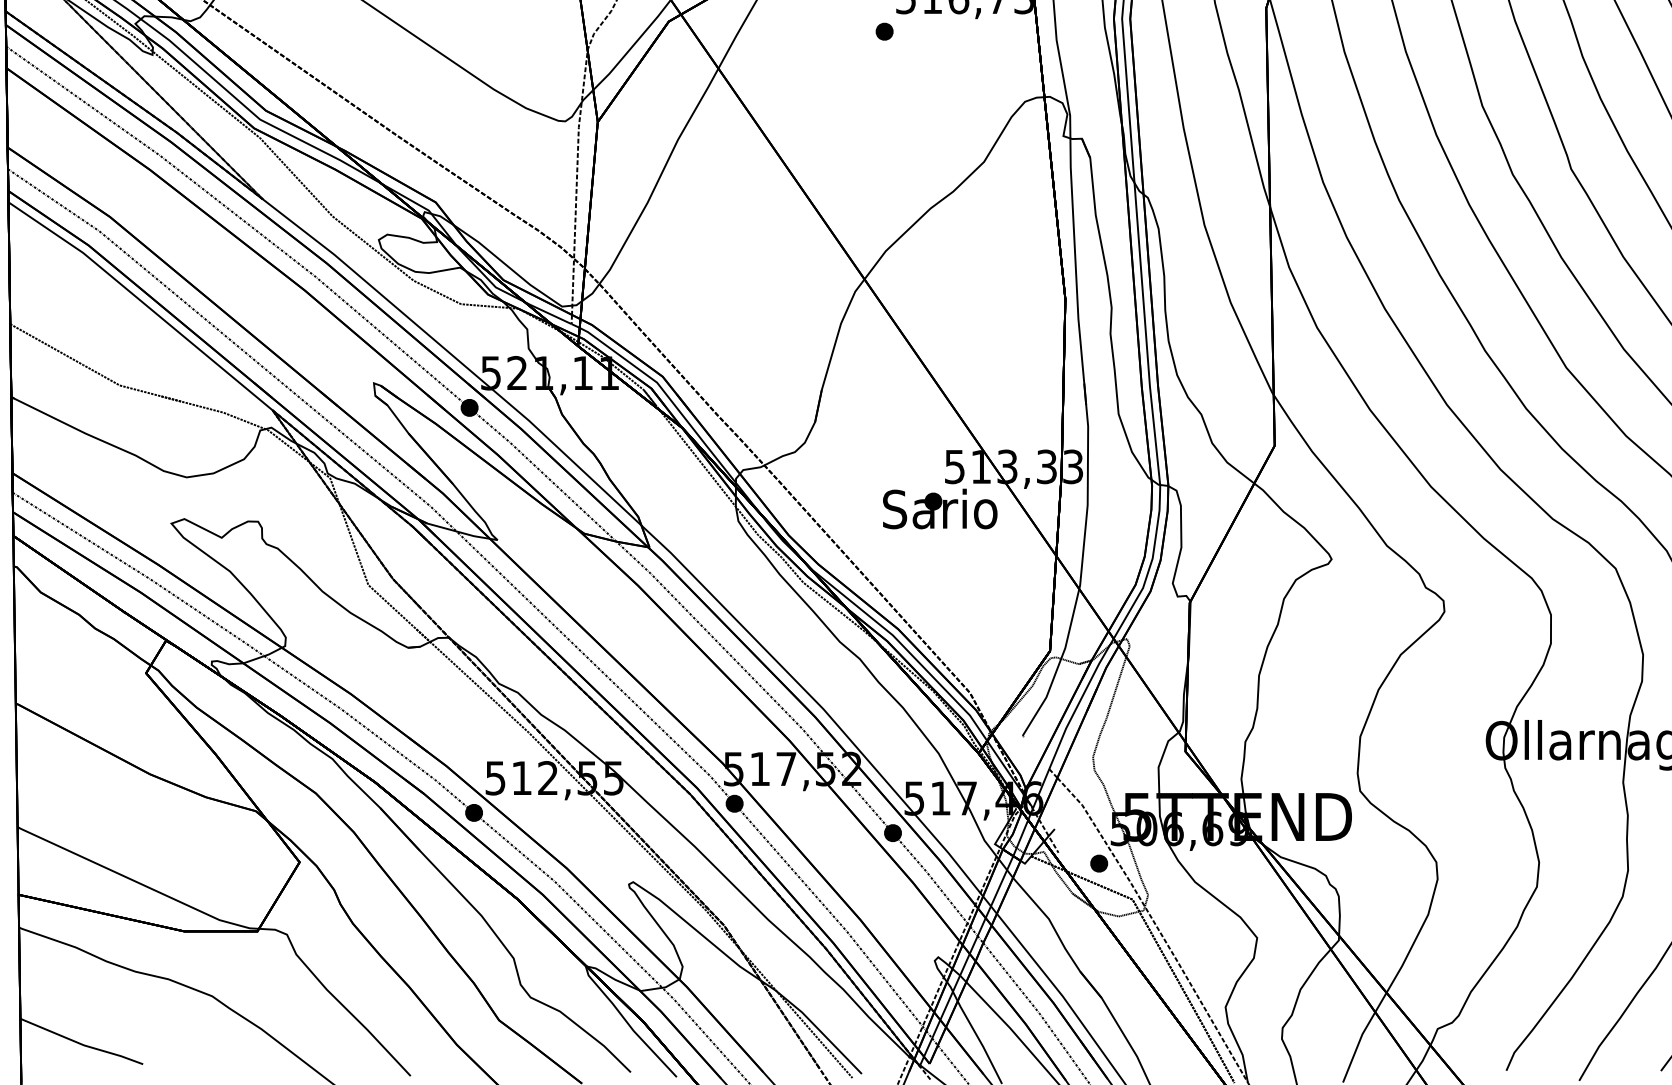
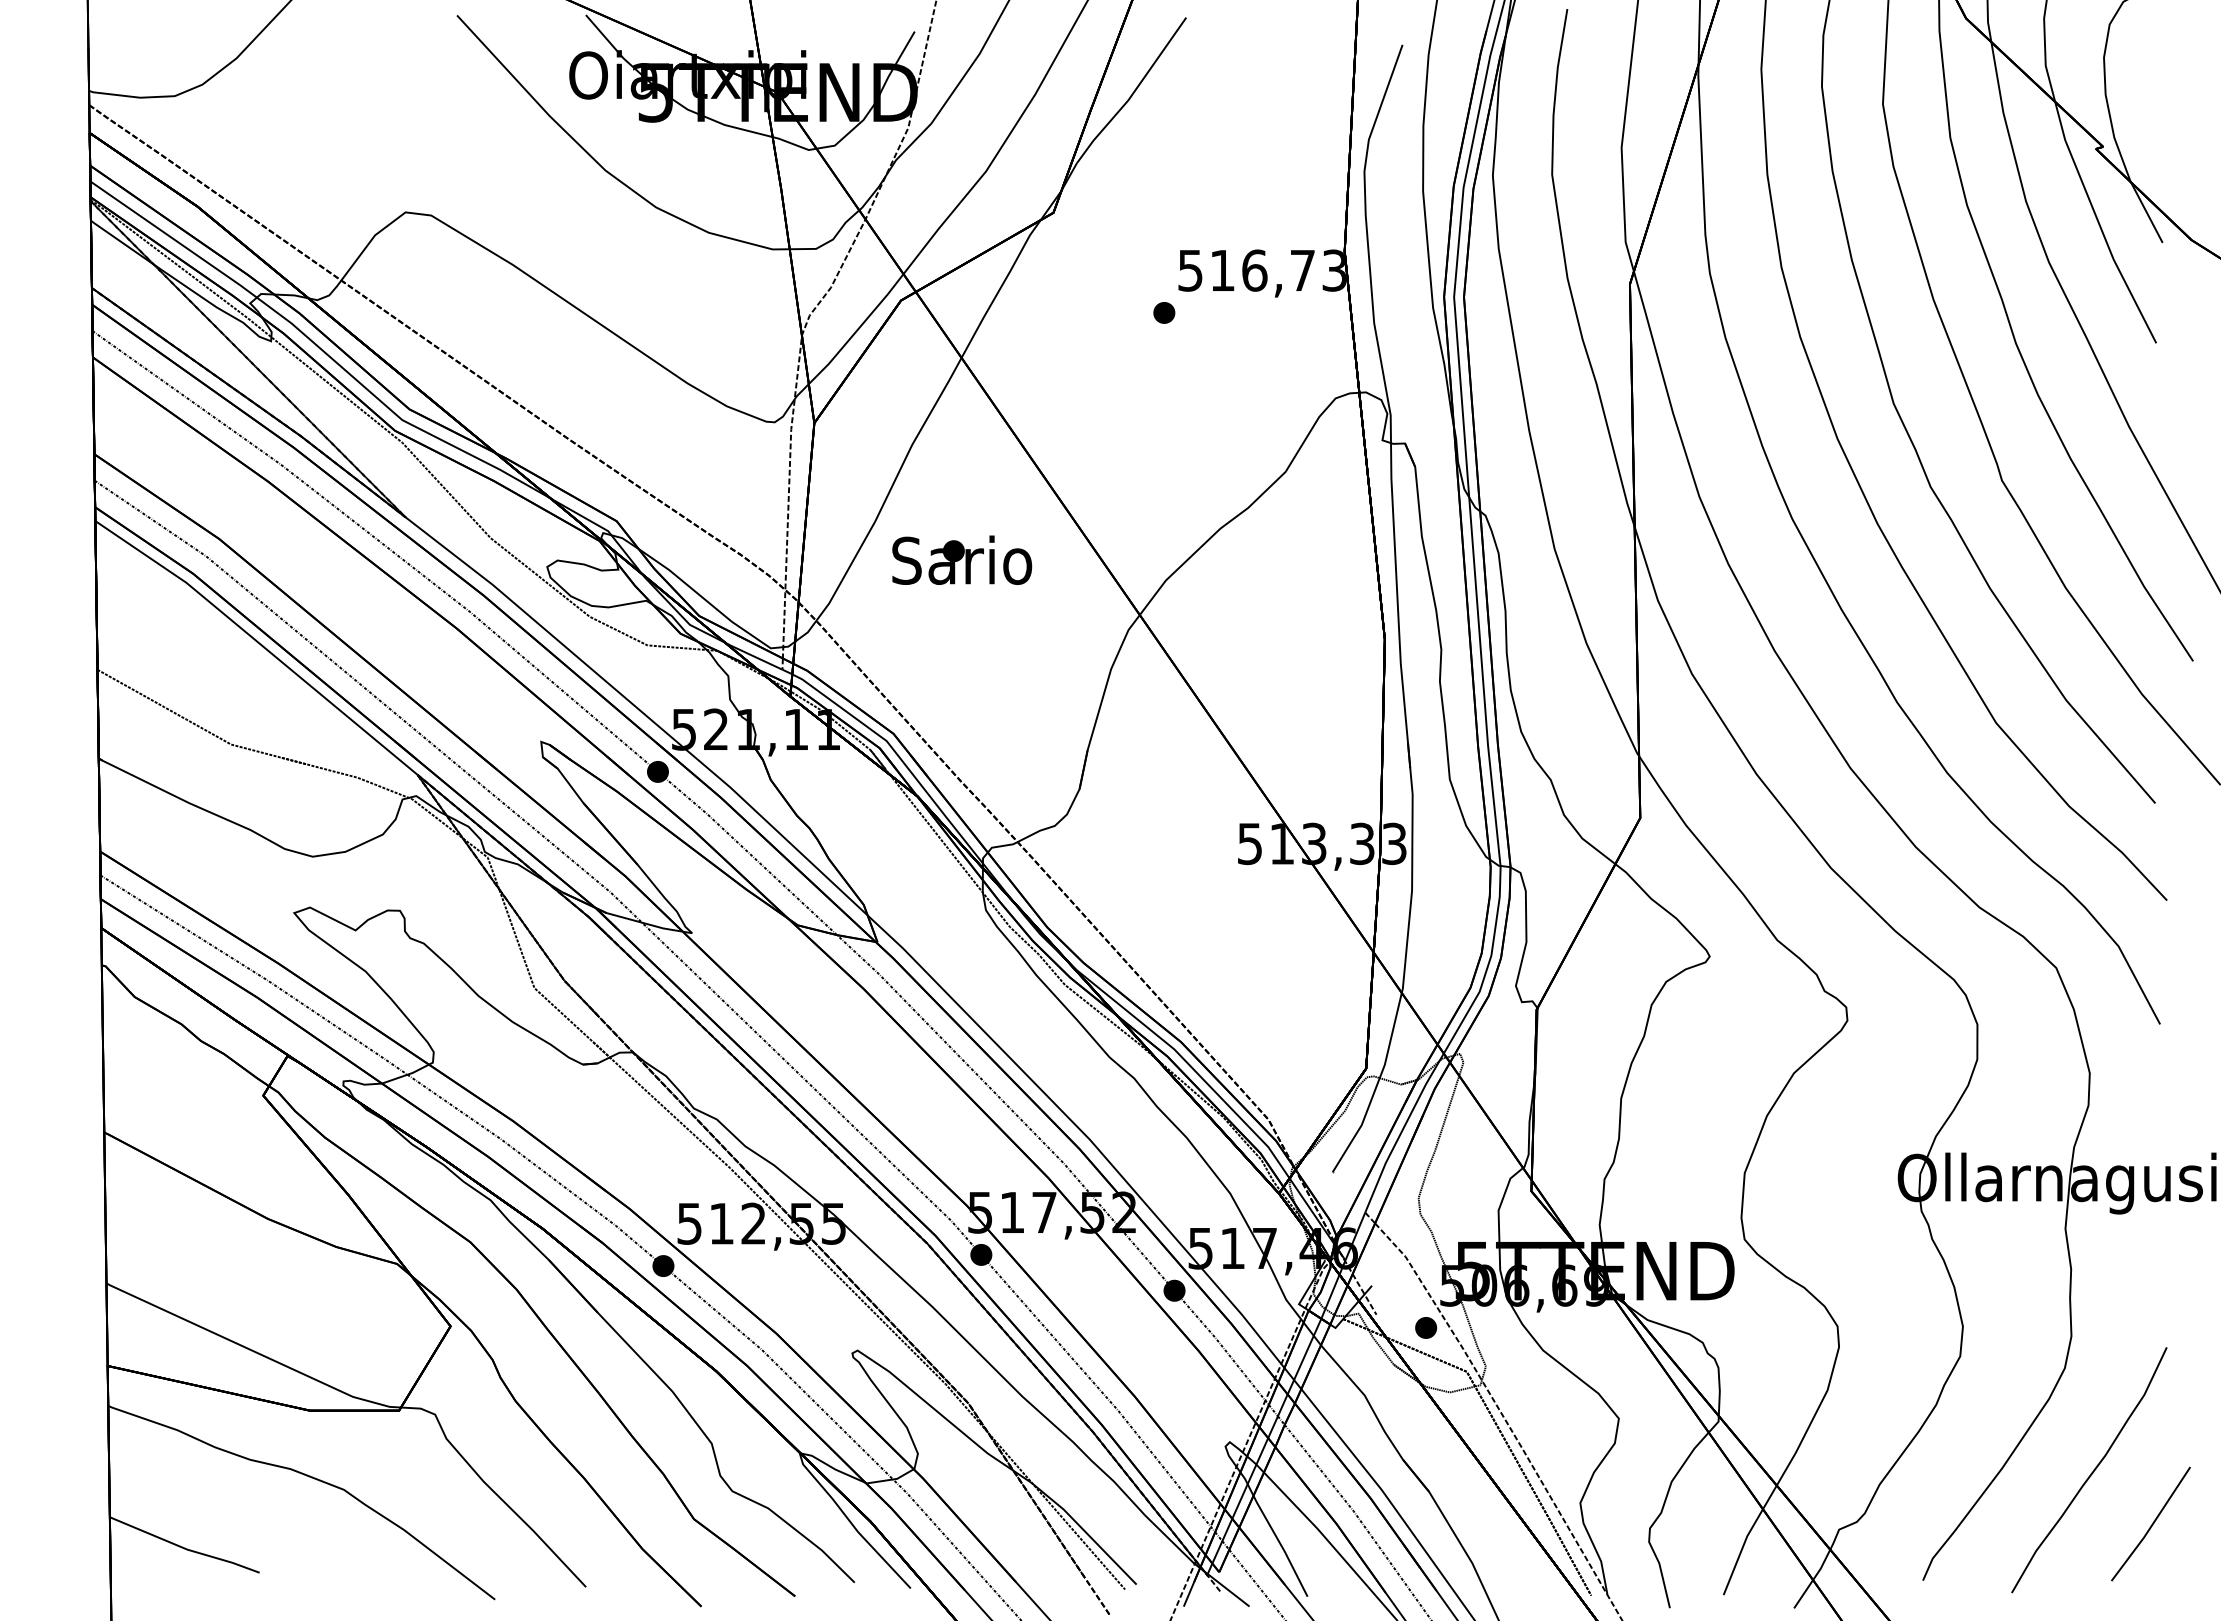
text: (940, 508) -> (962, 559), moved

